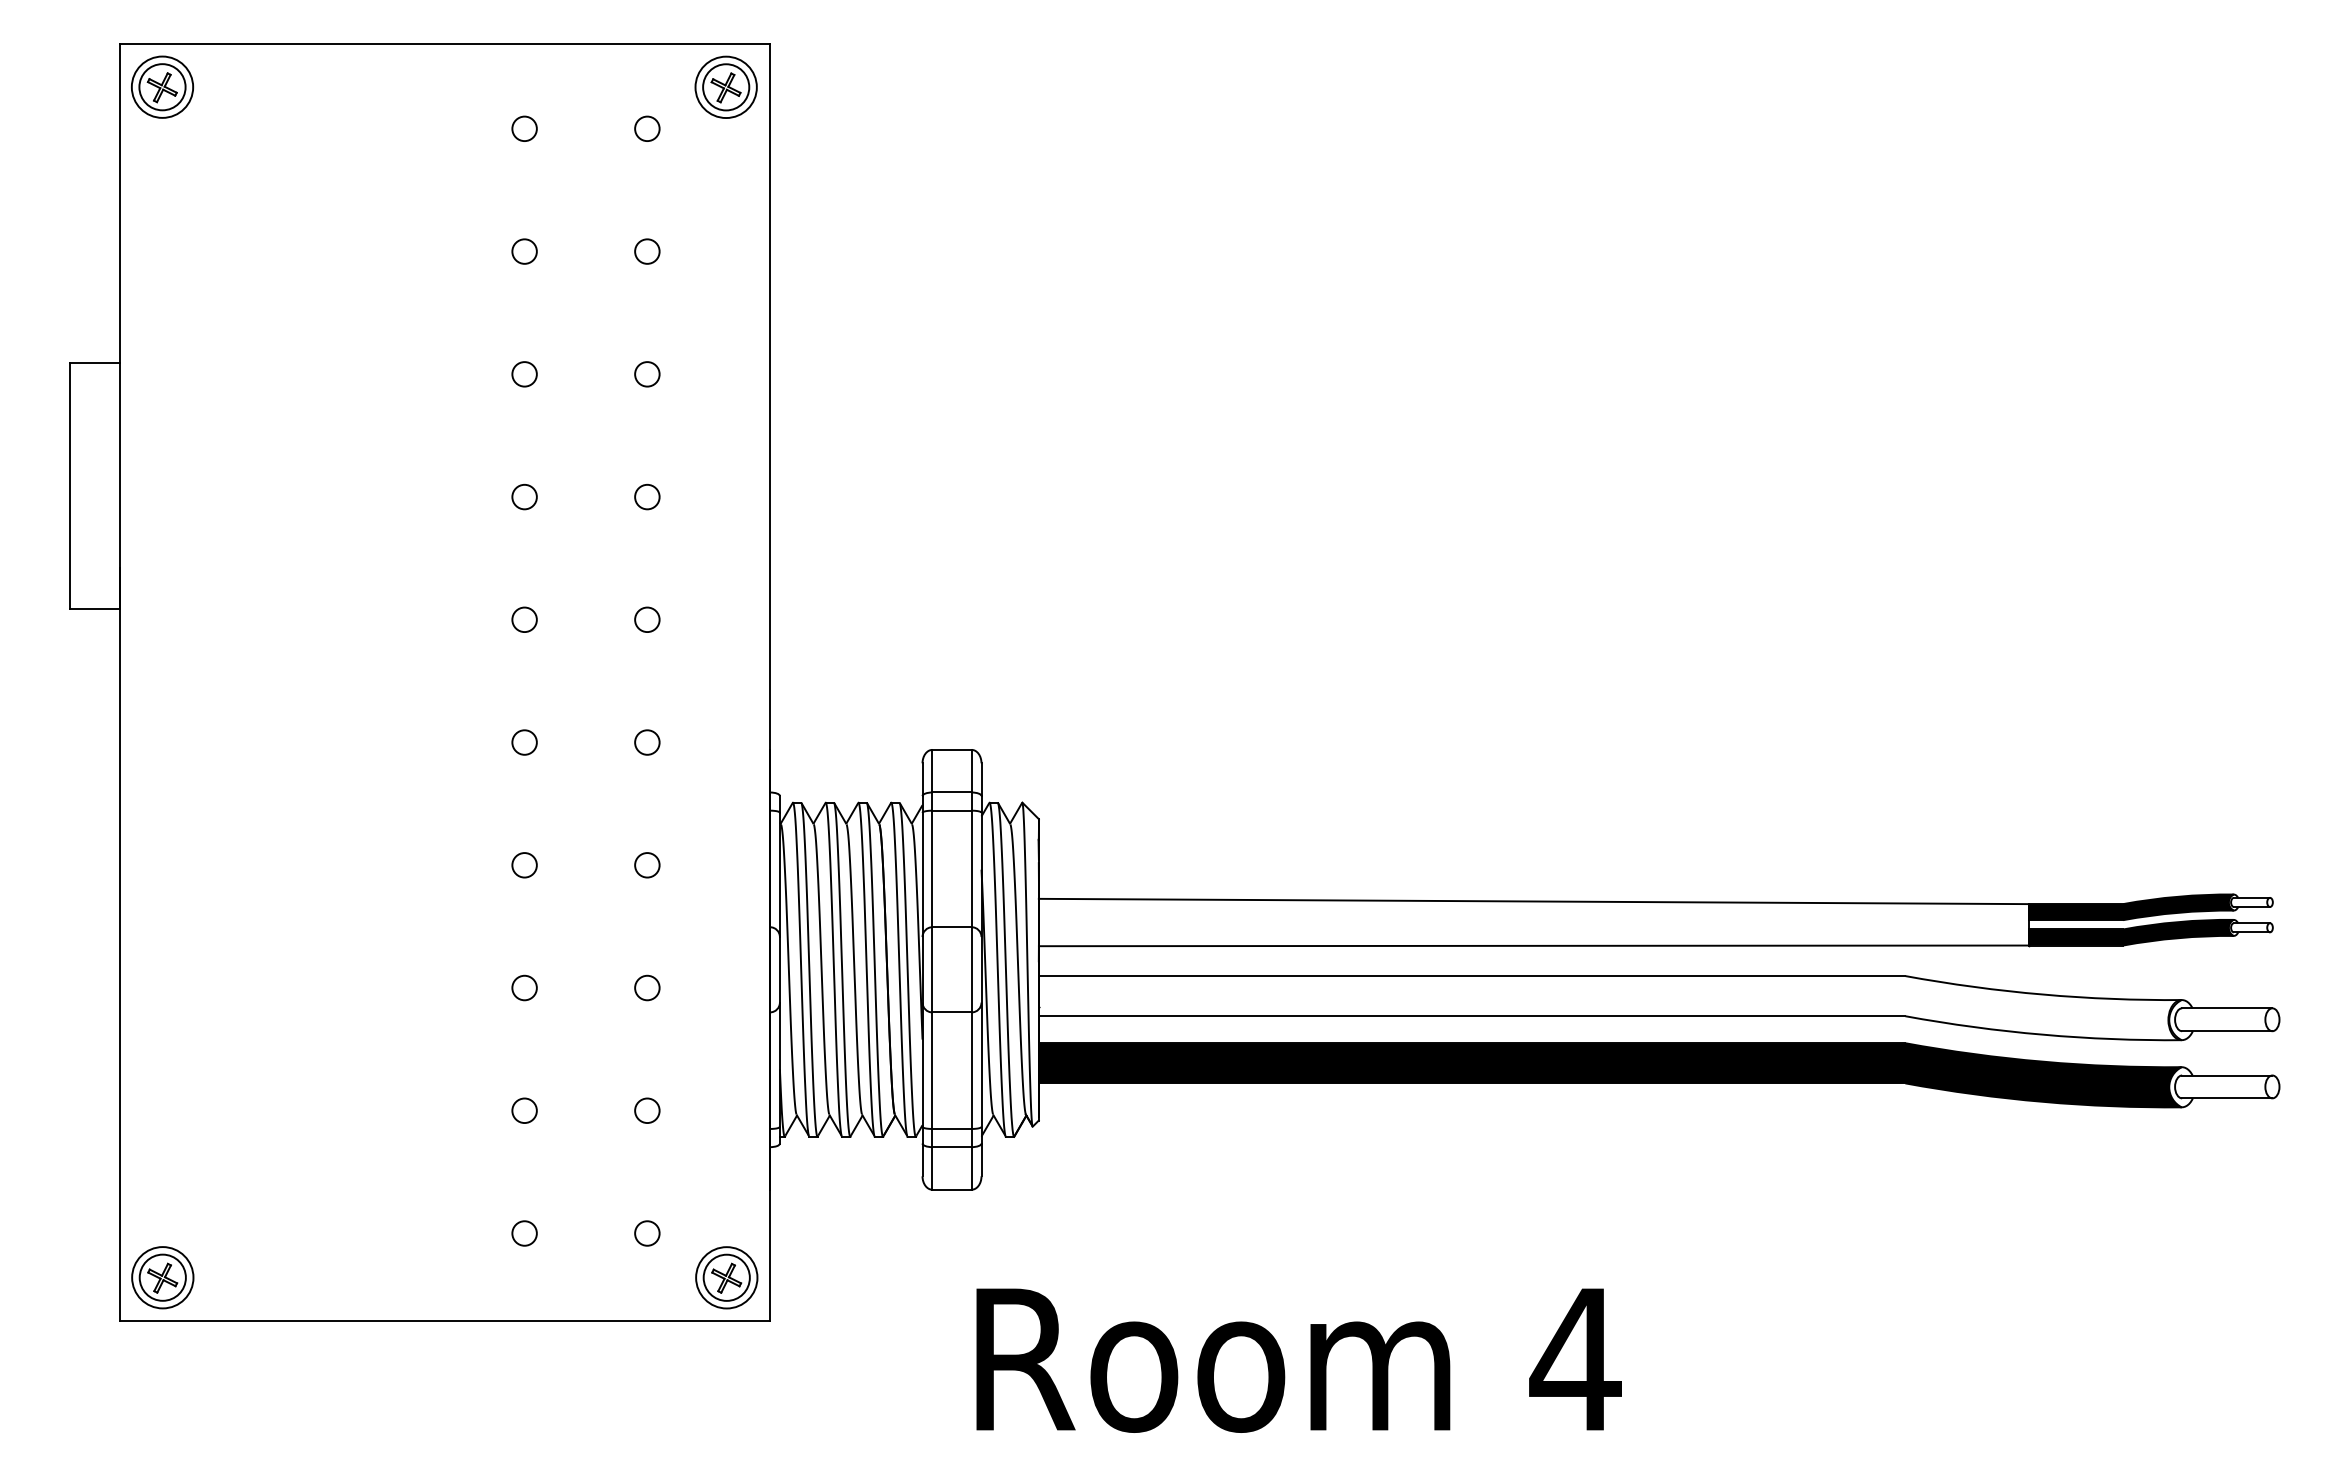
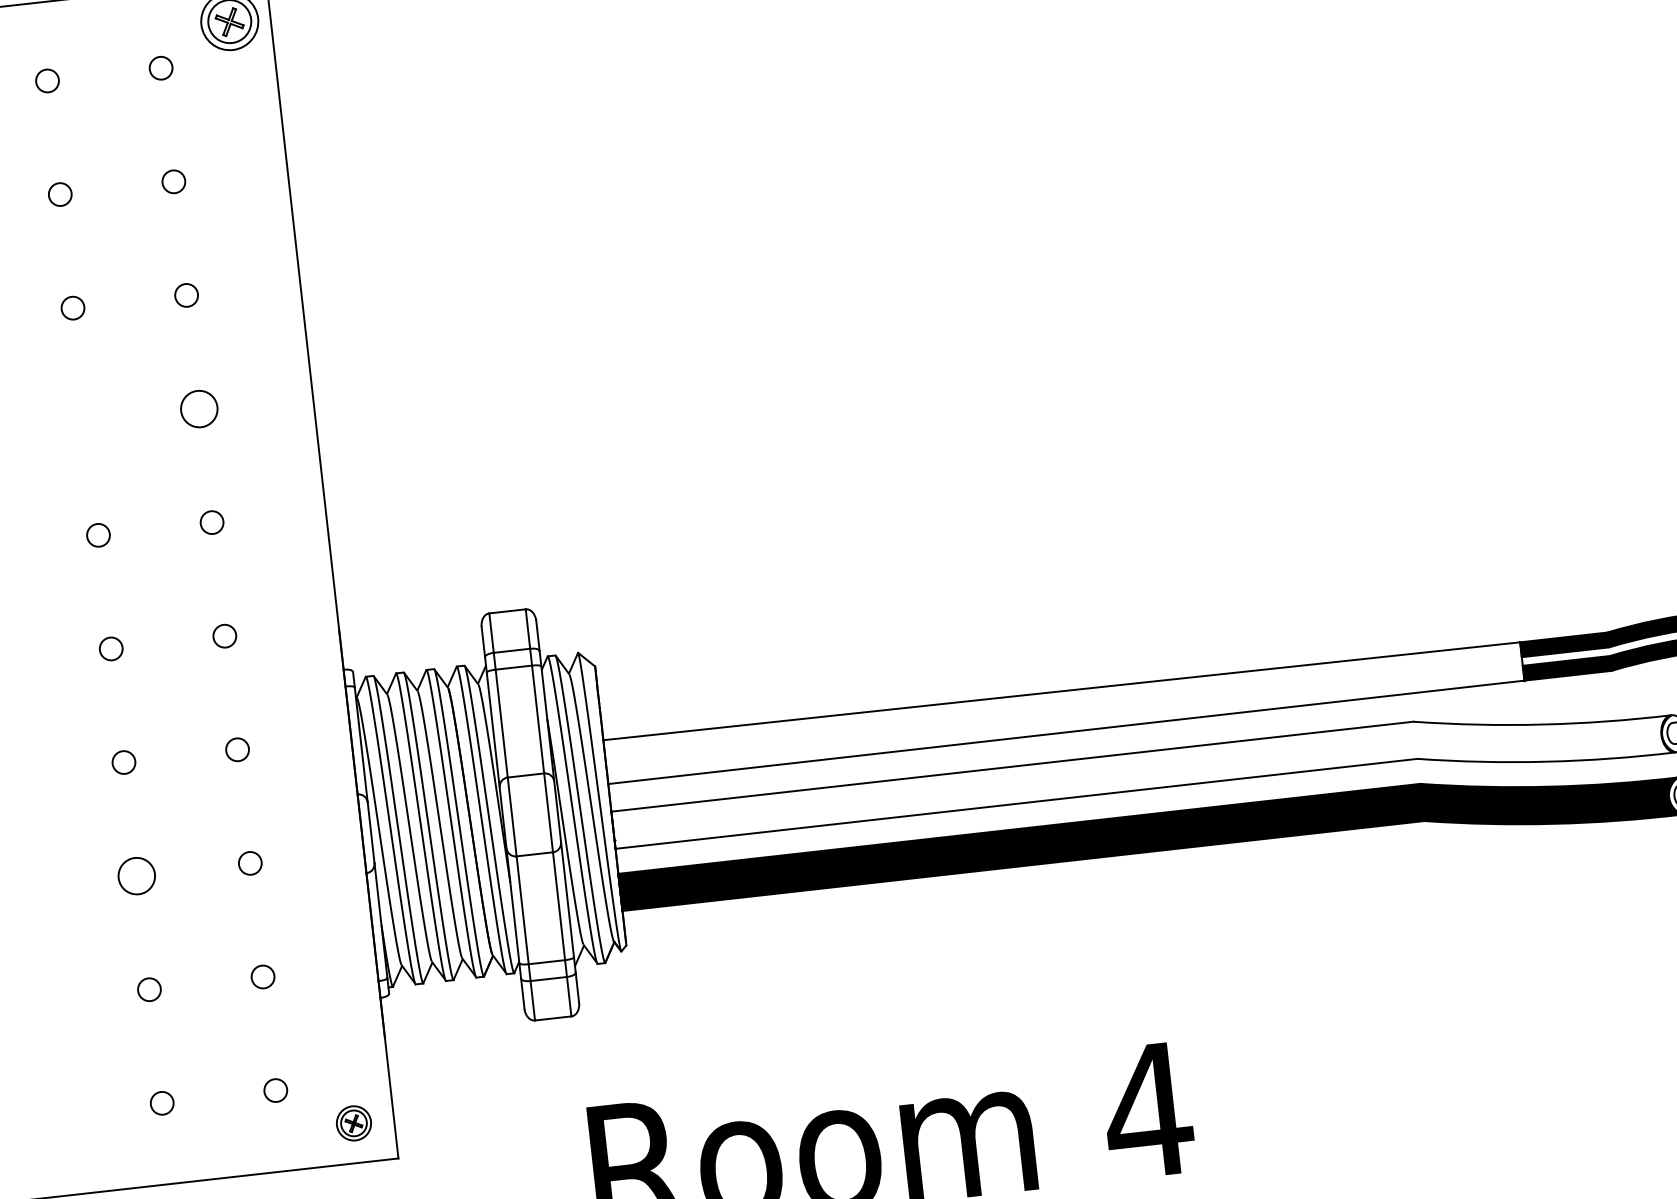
circle: (524, 496) -> (85, 421), removed
circle: (647, 496) -> (199, 408), size x1.6
circle: (524, 987) -> (136, 875), size x1.6
part: (726, 1277) -> (353, 1123), size x0.6

